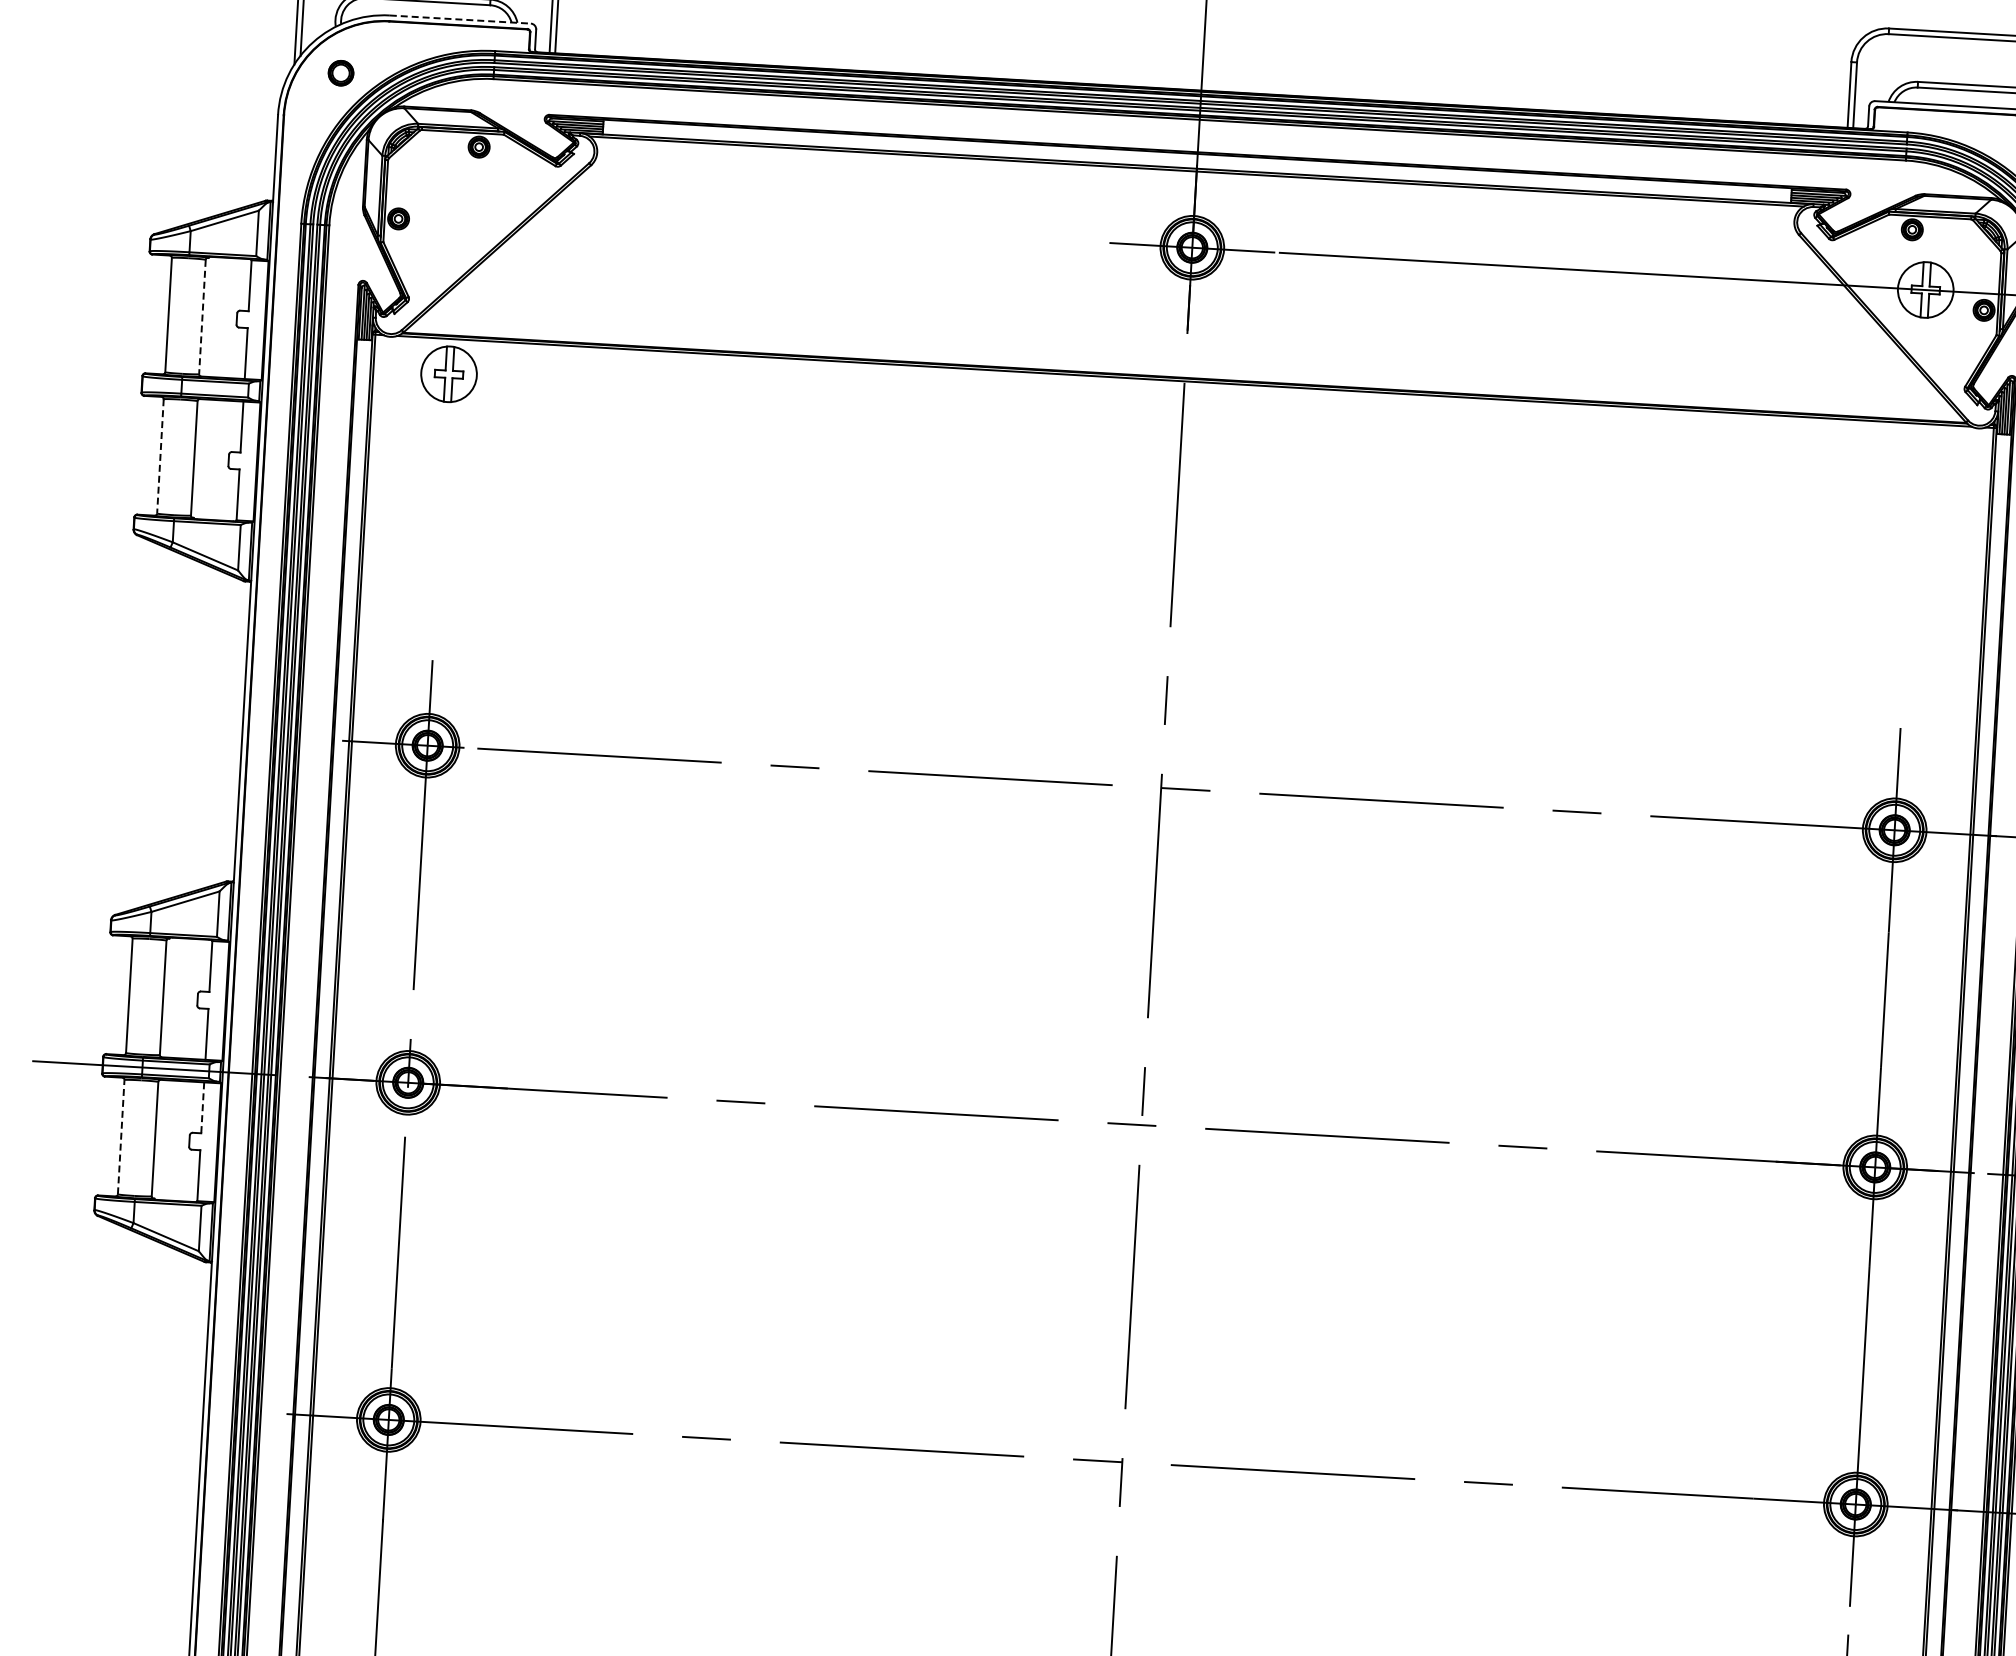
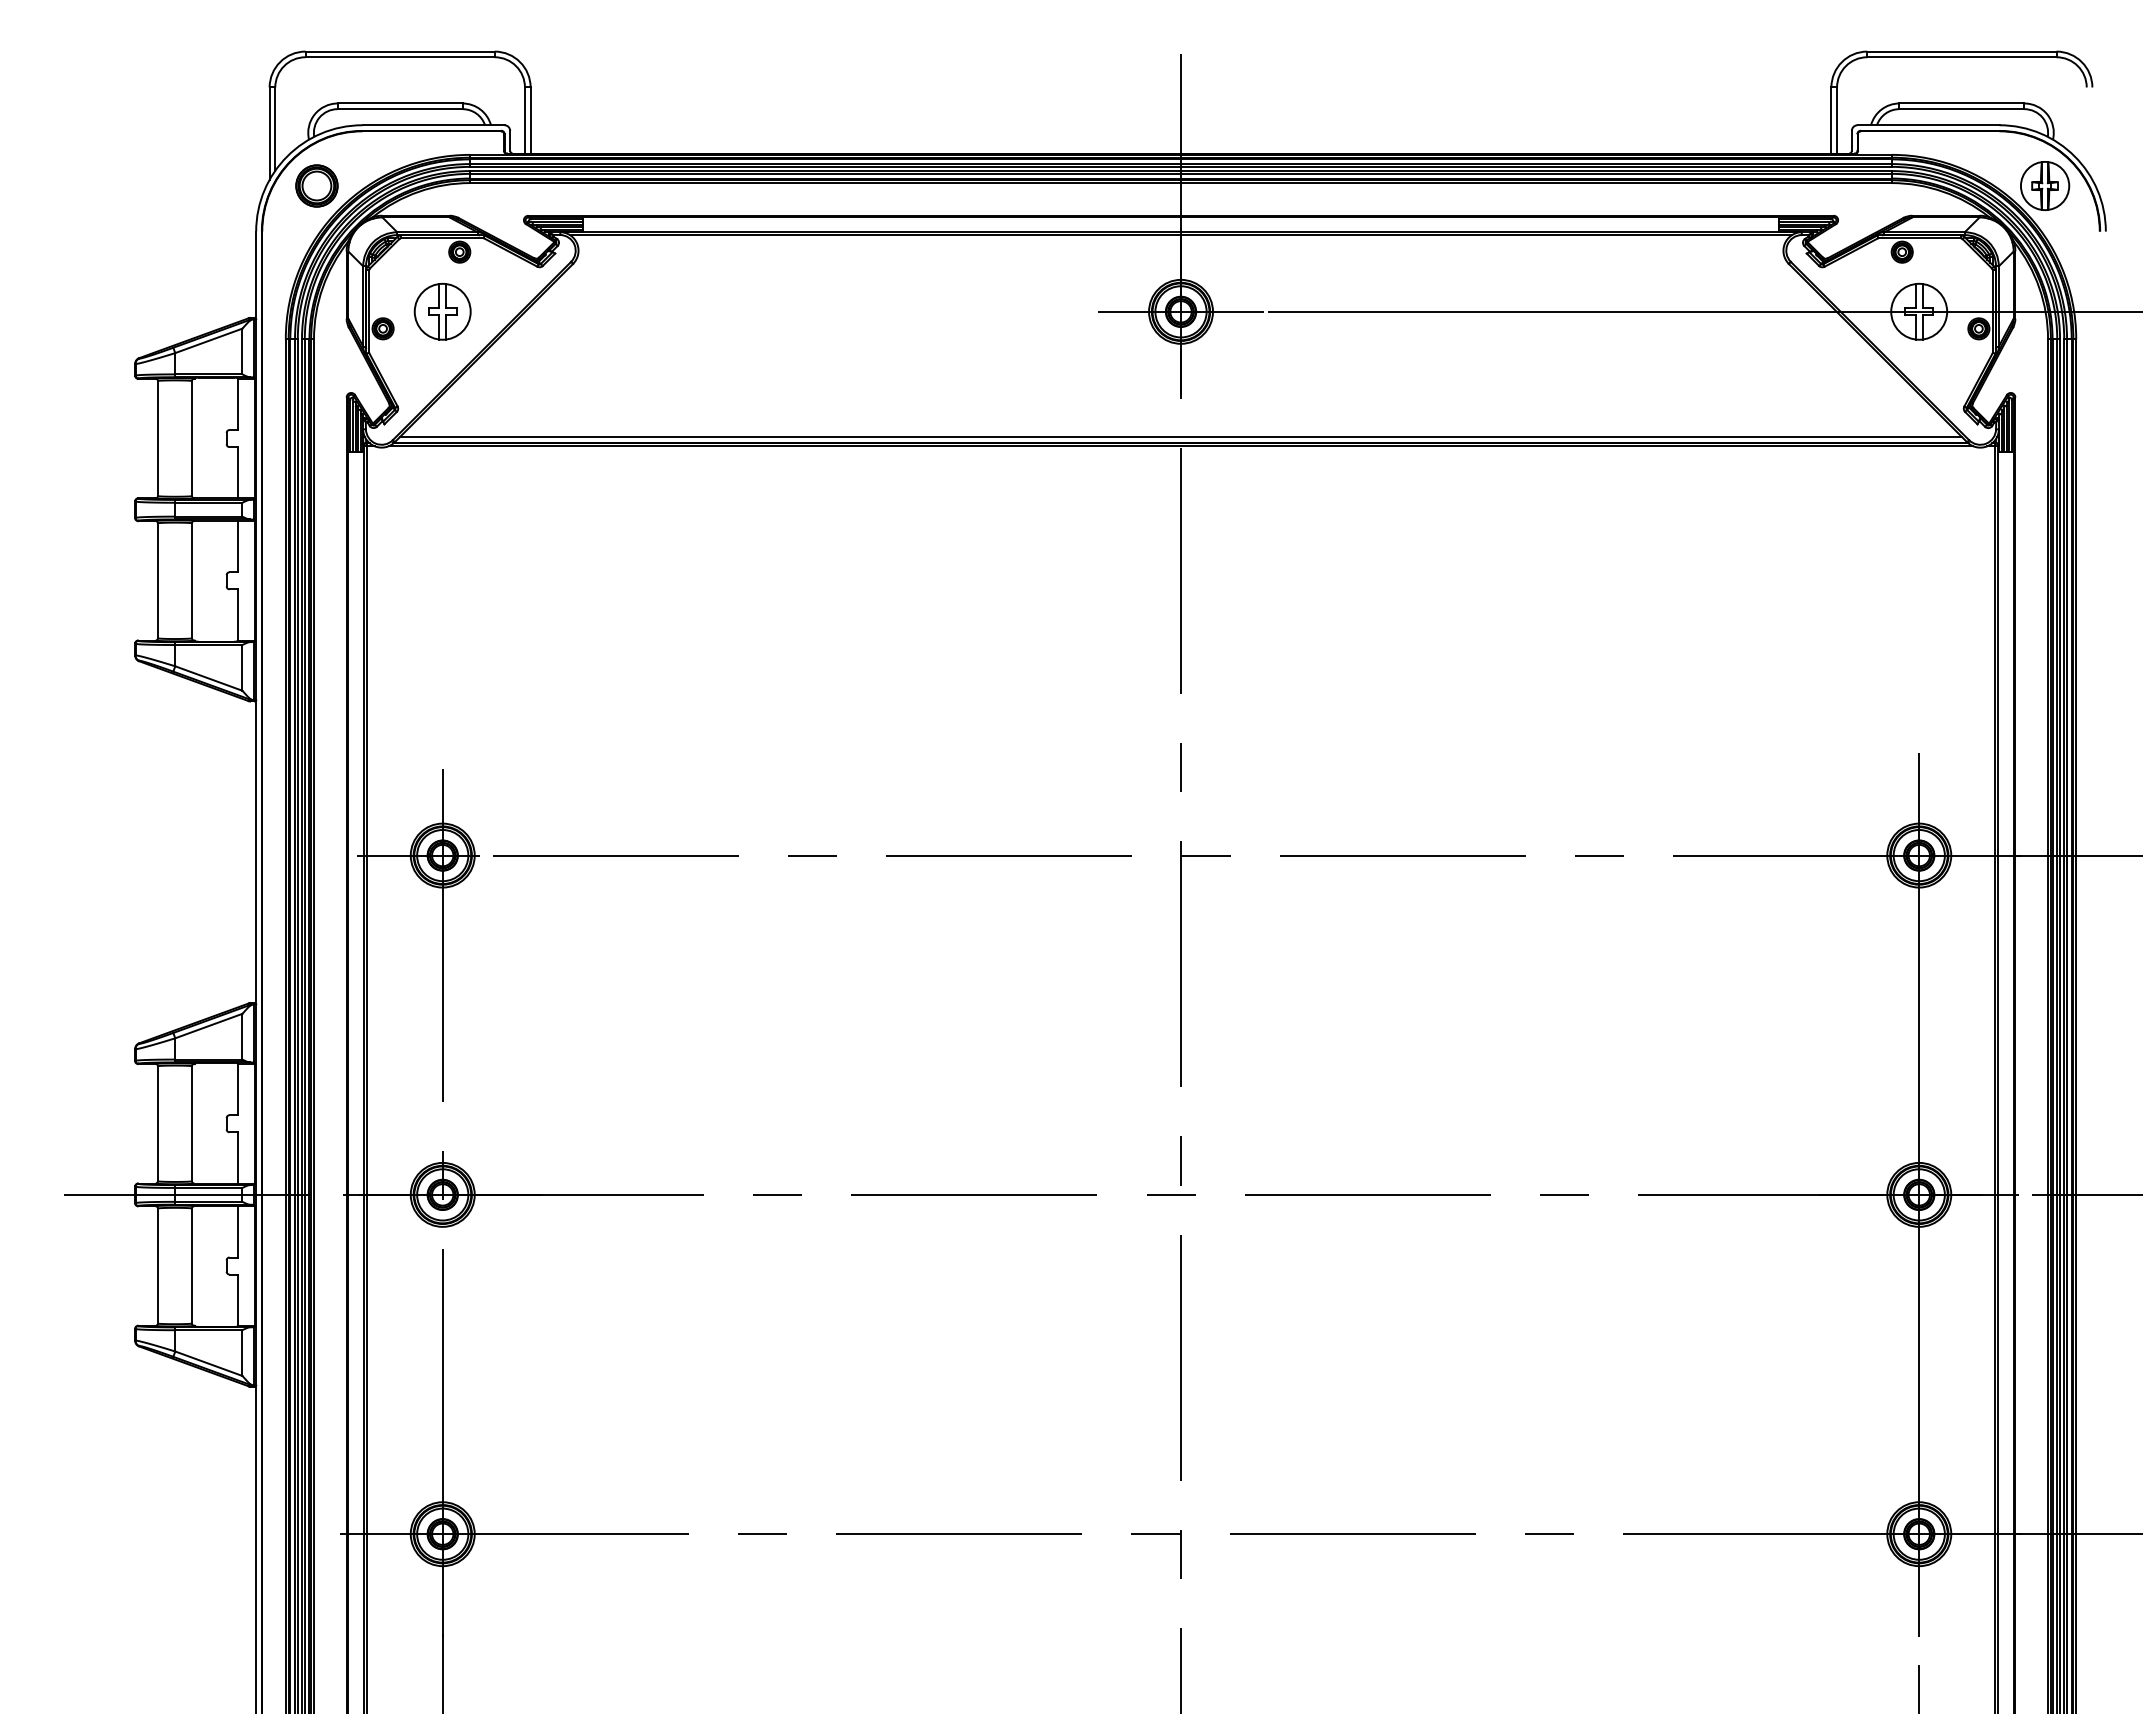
line: (460, 19) -> (433, 125), dashed -> solid
part: (340, 72) -> (316, 185), size x1.67
line: (202, 317) -> (192, 439), dashed -> solid
line: (1184, 372) -> (1180, 437), added
part: (448, 374) -> (442, 311), moved
line: (159, 457) -> (157, 581), dashed -> solid
line: (203, 1107) -> (238, 1231), dashed -> solid
line: (120, 1136) -> (157, 1265), dashed -> solid

